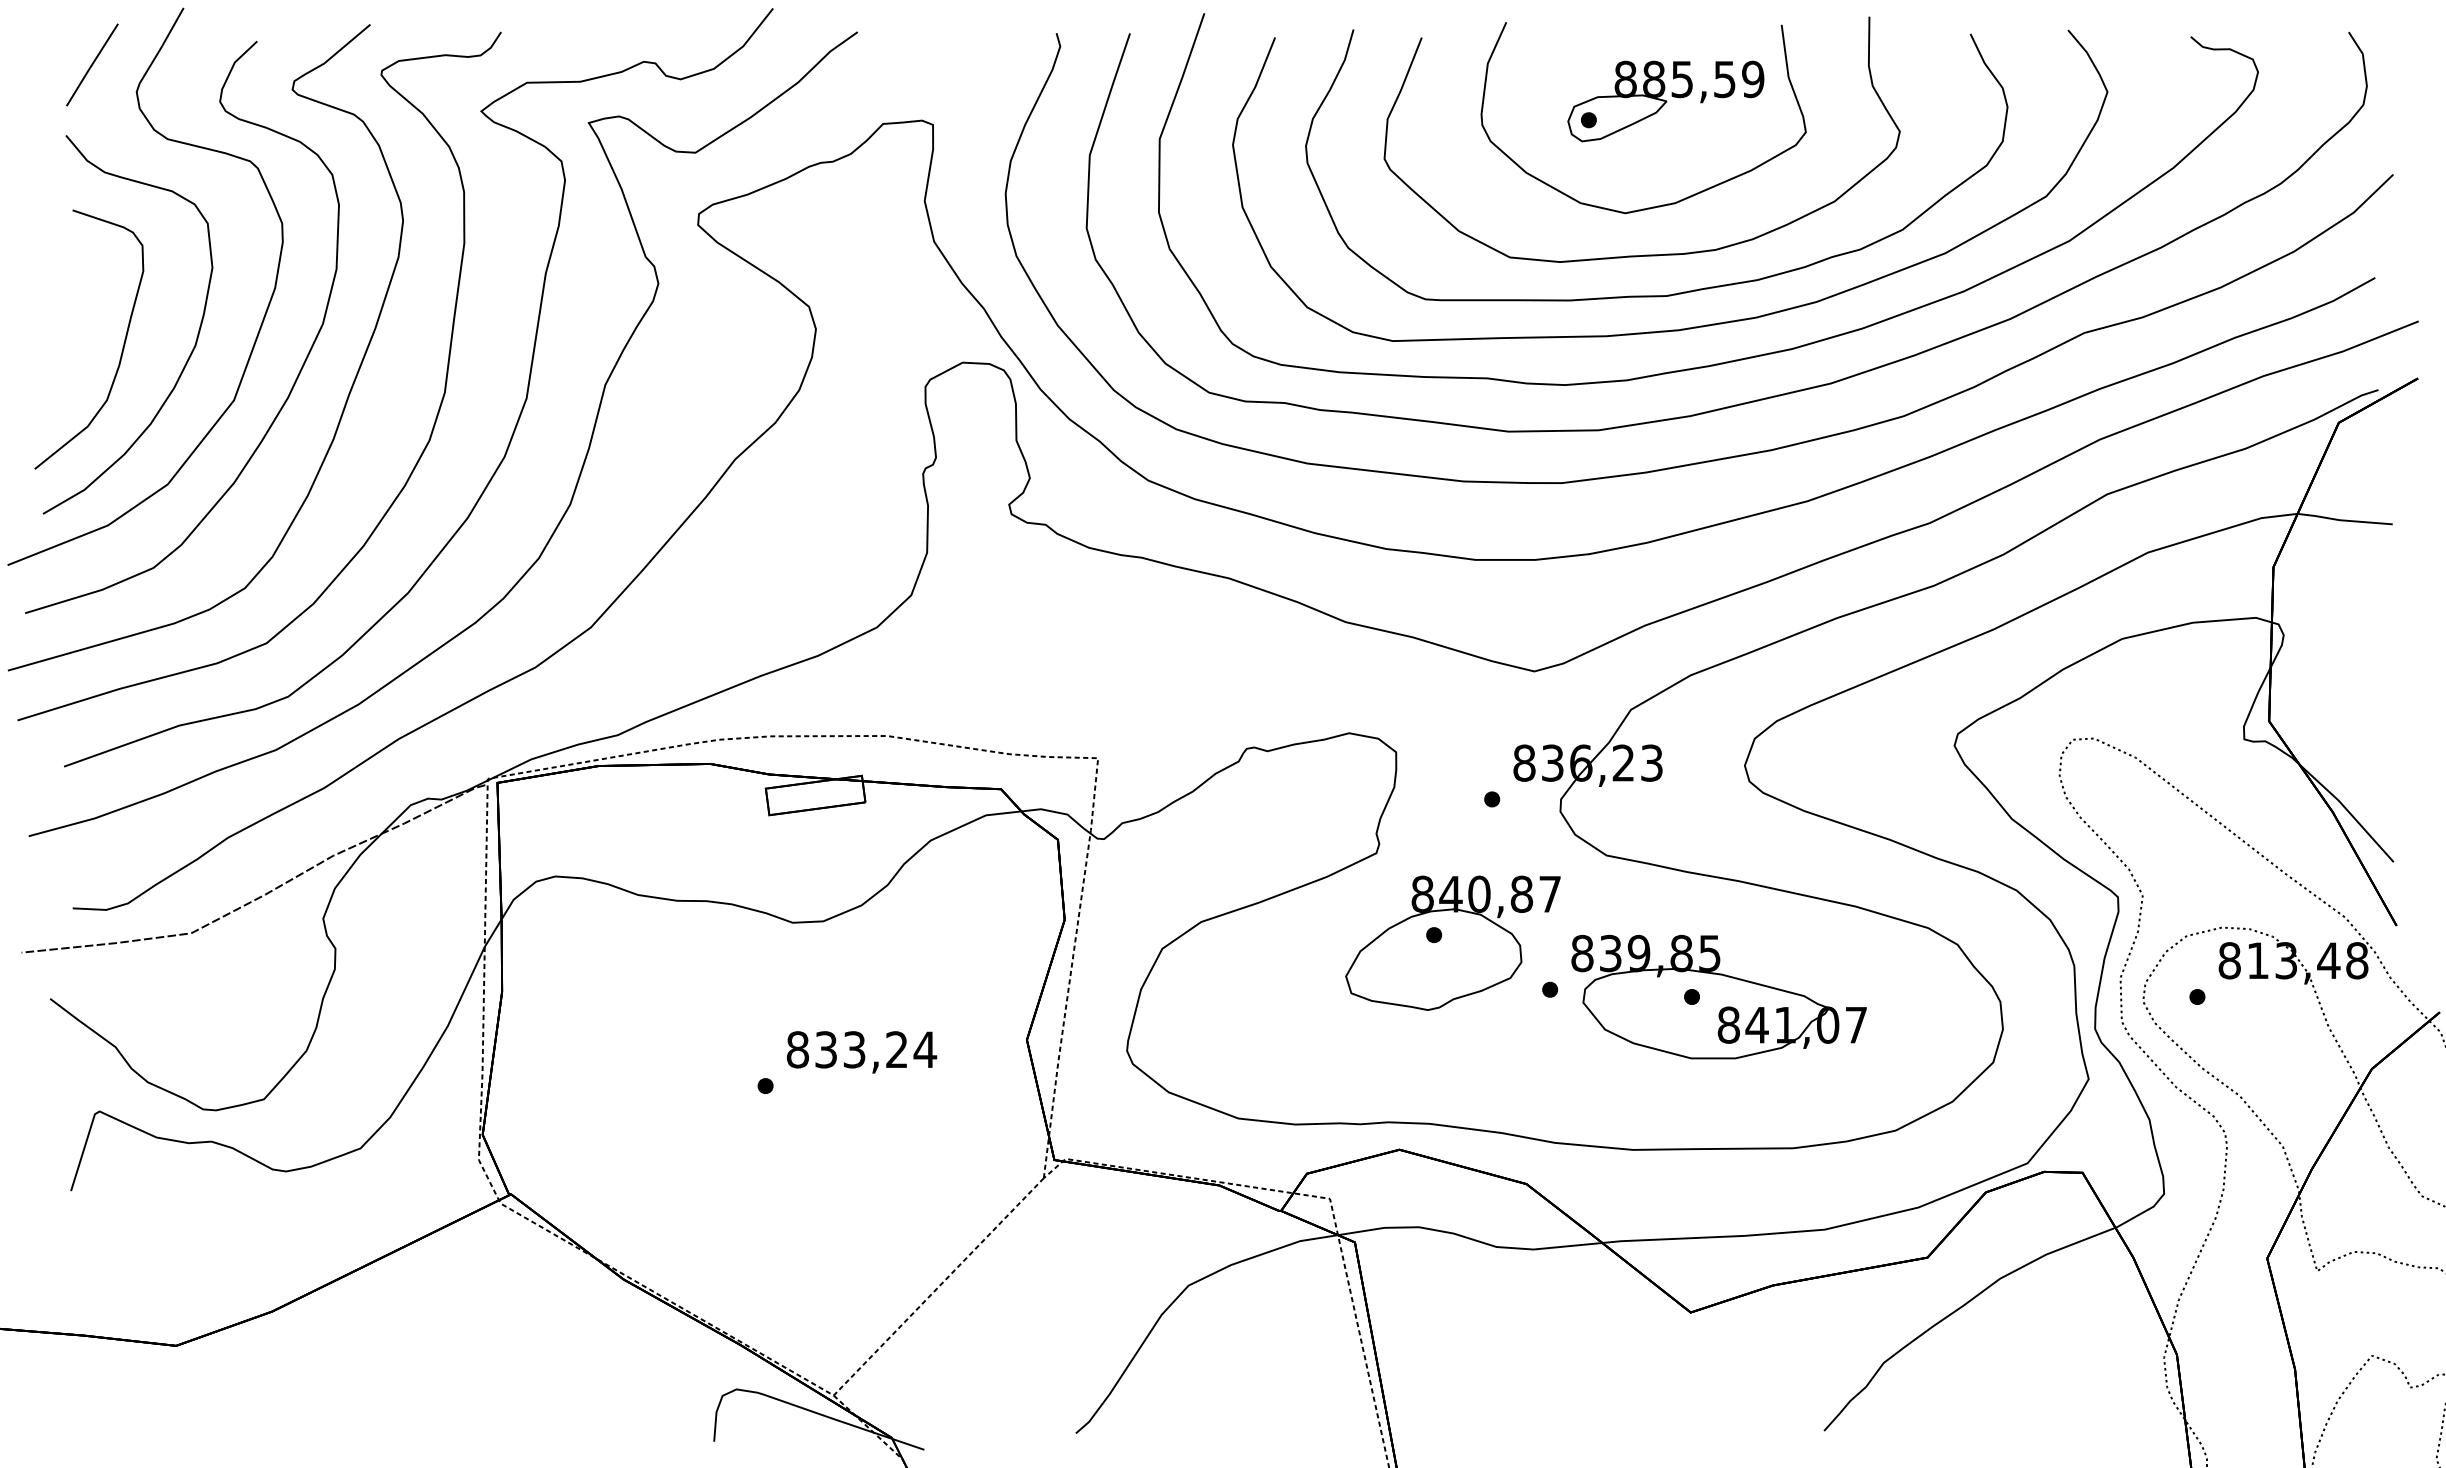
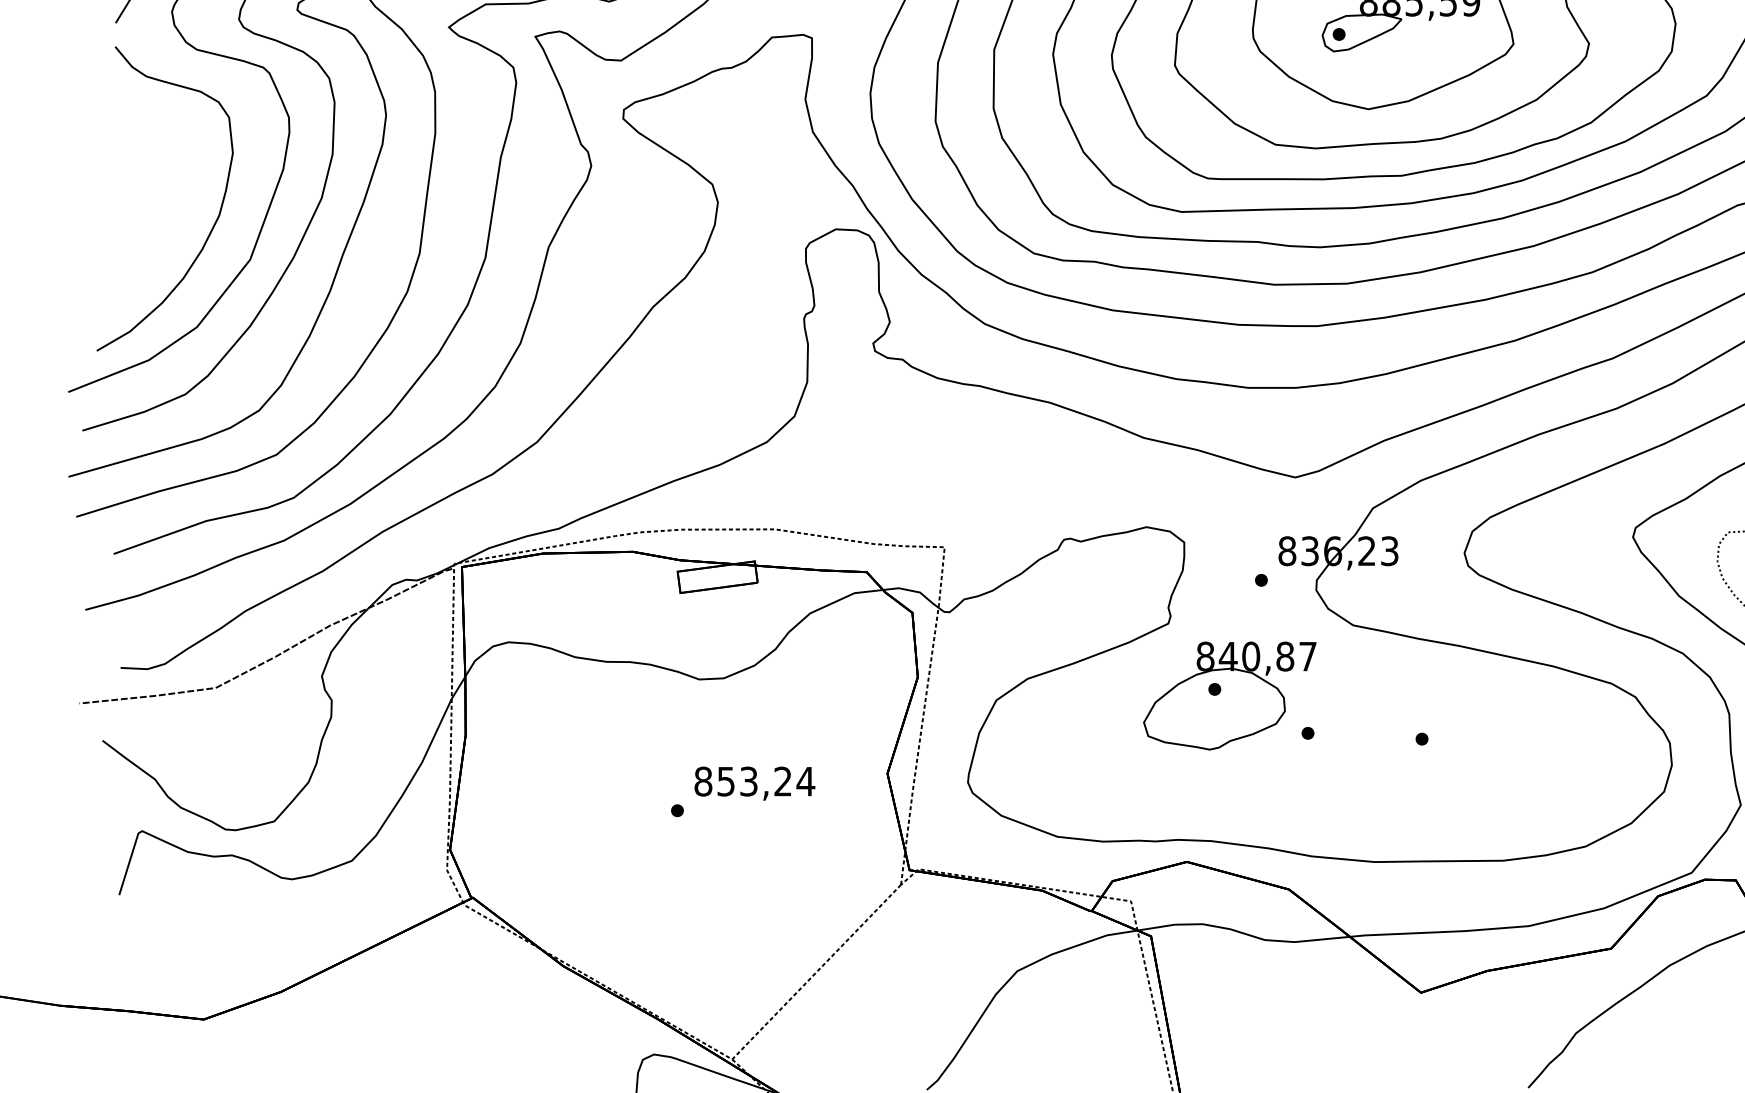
curve: (122, 347) -> (160, 217), removed
part: (1718, 996) -> (1443, 738), removed
text: (826, 1049) -> (726, 781), 833,24 -> 853,24

